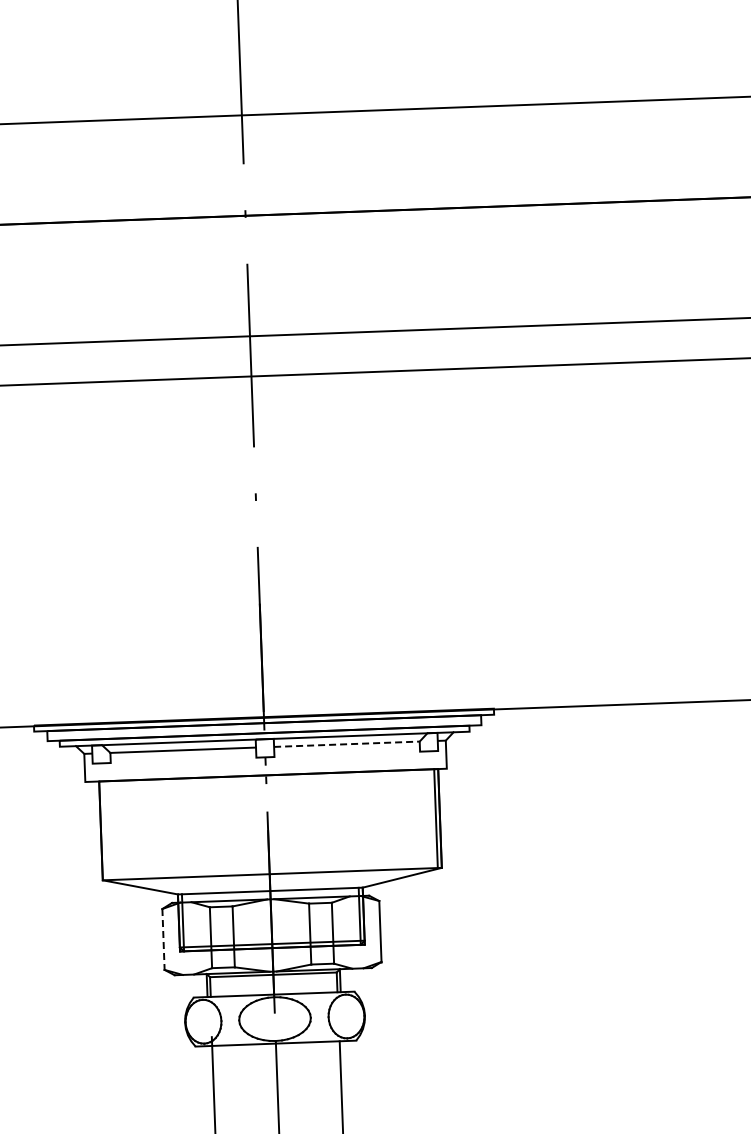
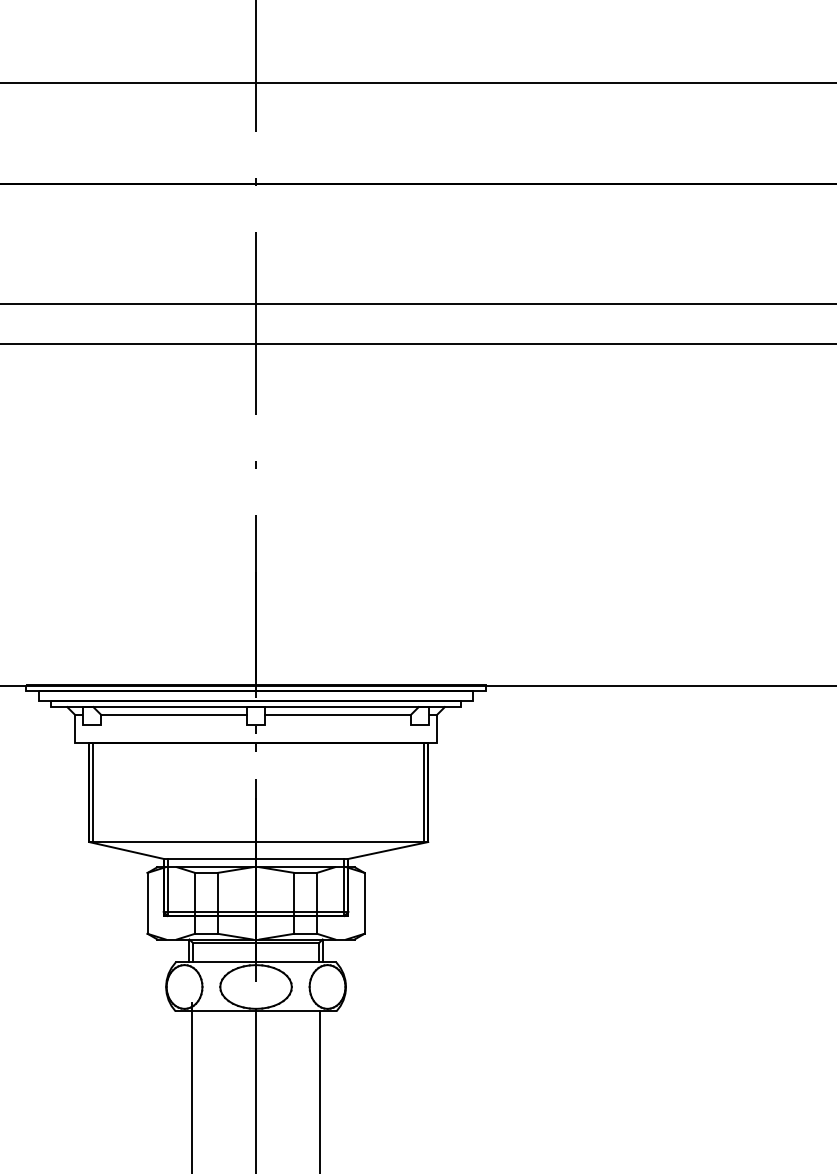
line: (346, 744) -> (337, 715), dashed -> solid
line: (105, 830) -> (93, 792), added
line: (163, 939) -> (147, 903), dashed -> solid

